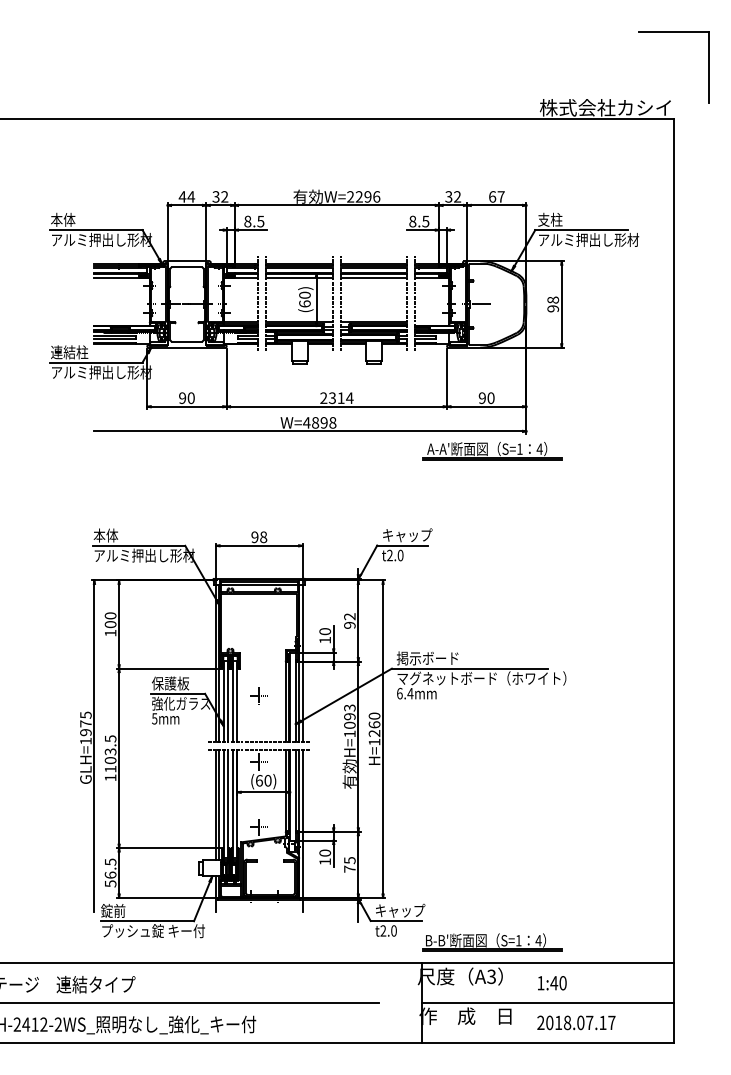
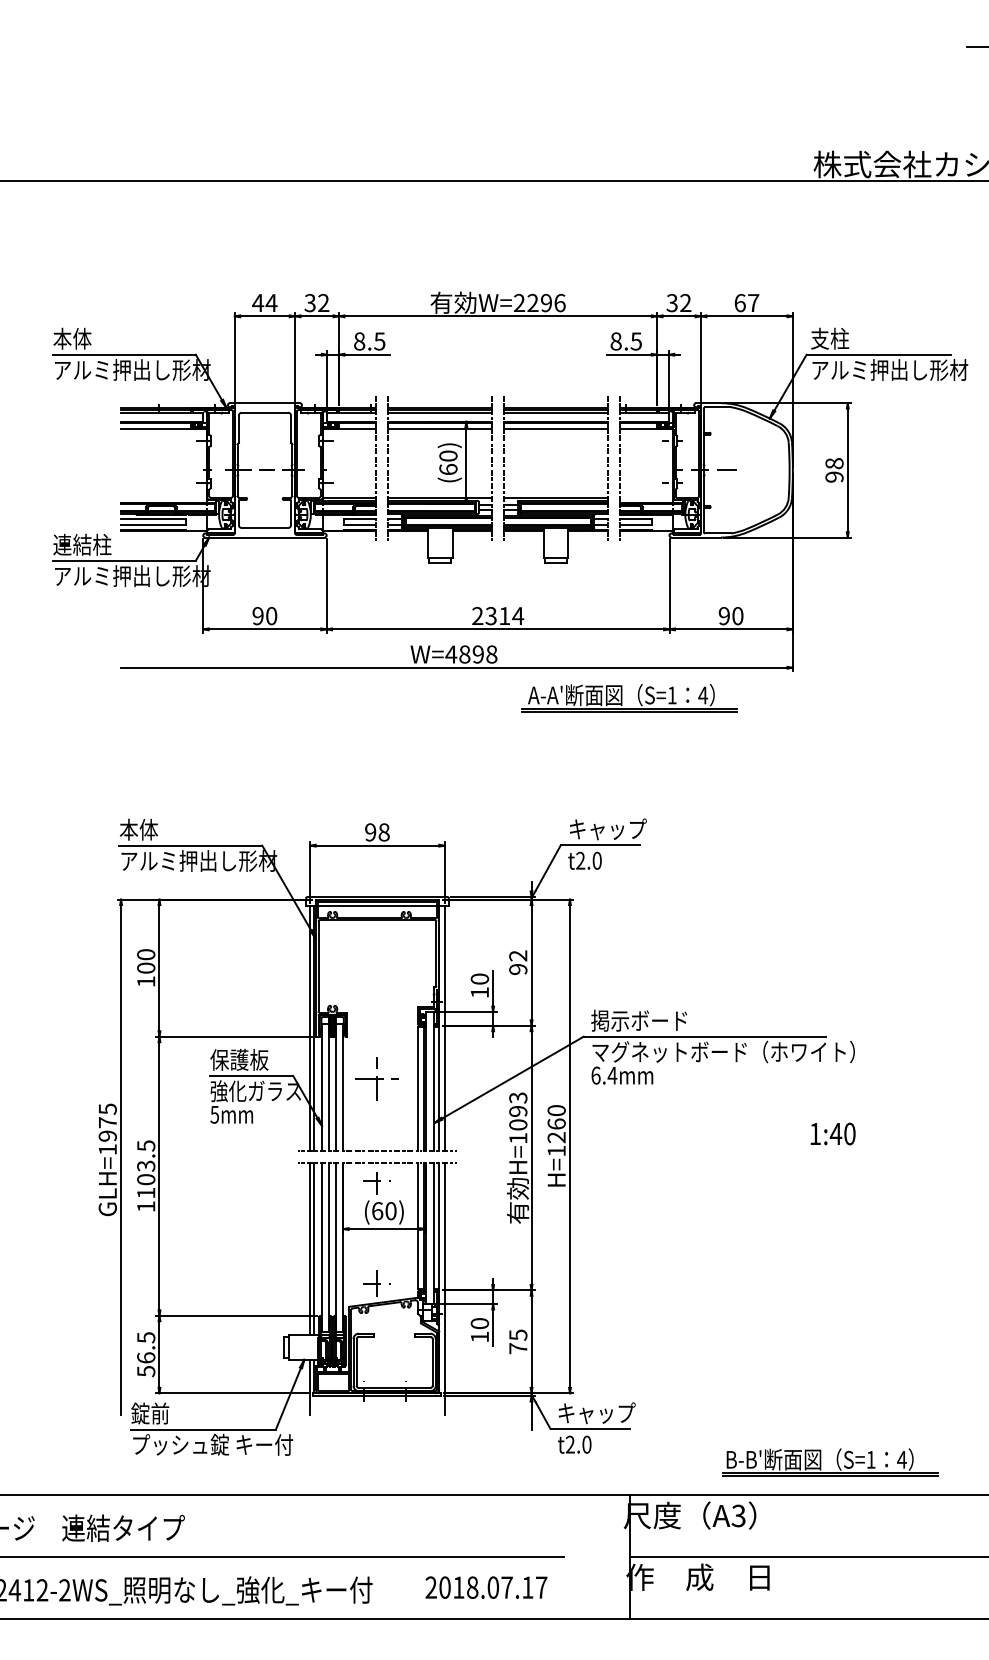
part: (492, 451) -> (629, 699), moved
part: (258, 695) -> (376, 1078), size x1.6
part: (492, 942) -> (830, 1462), moved
text: (552, 983) -> (833, 1134), moved
text: (576, 1022) -> (486, 1587), moved

